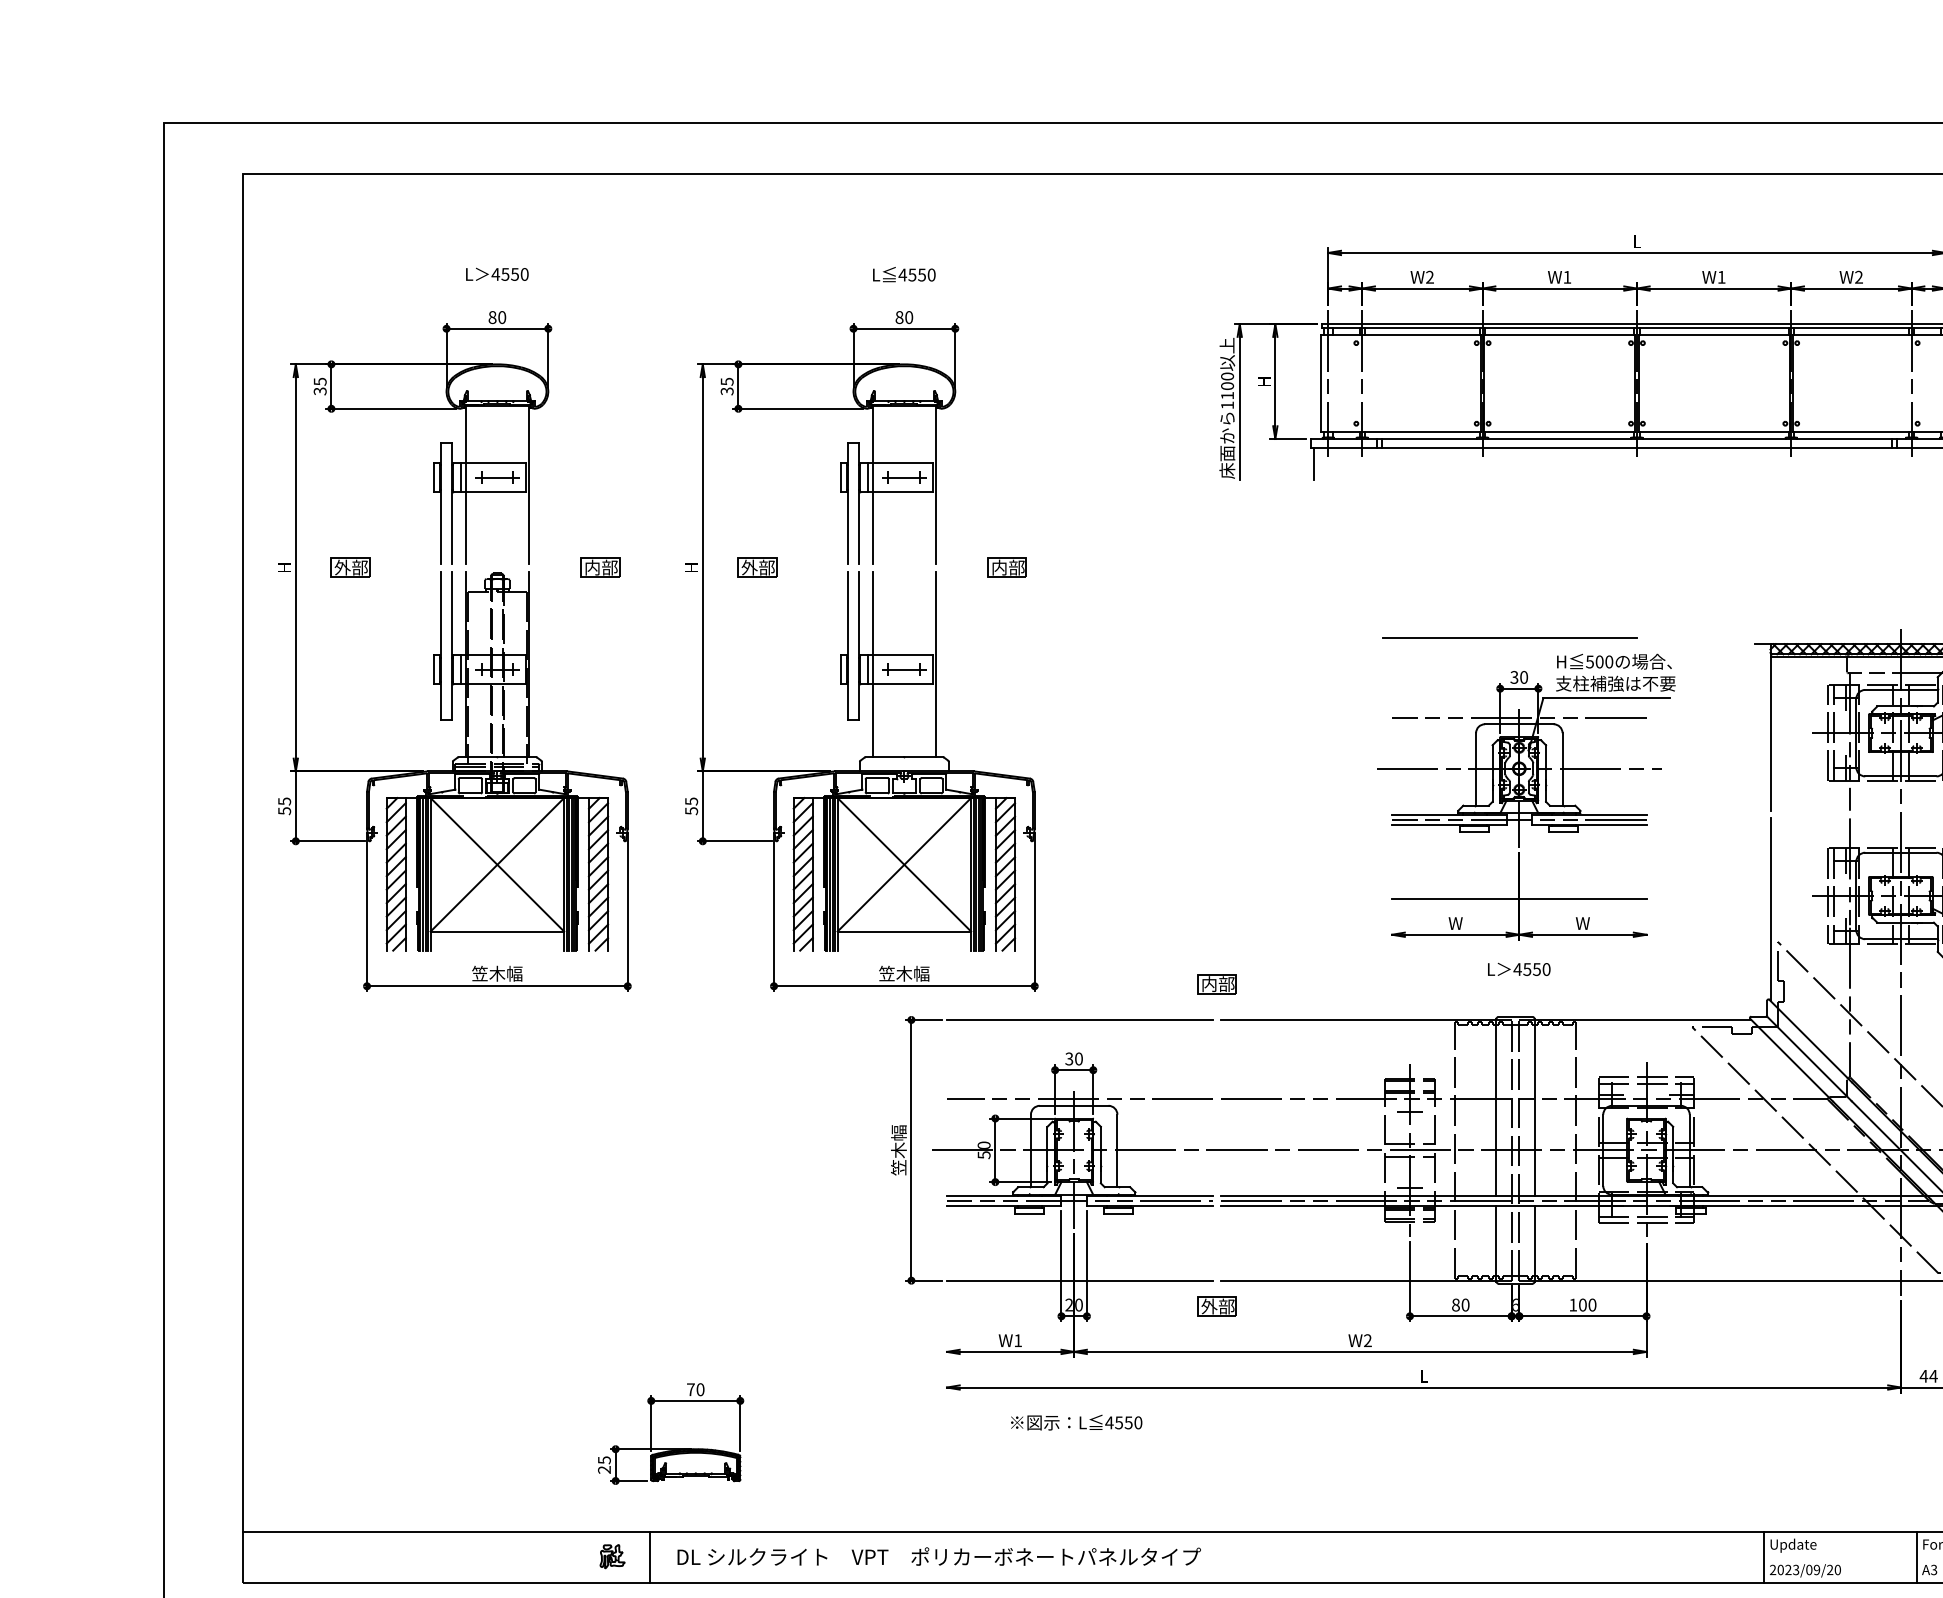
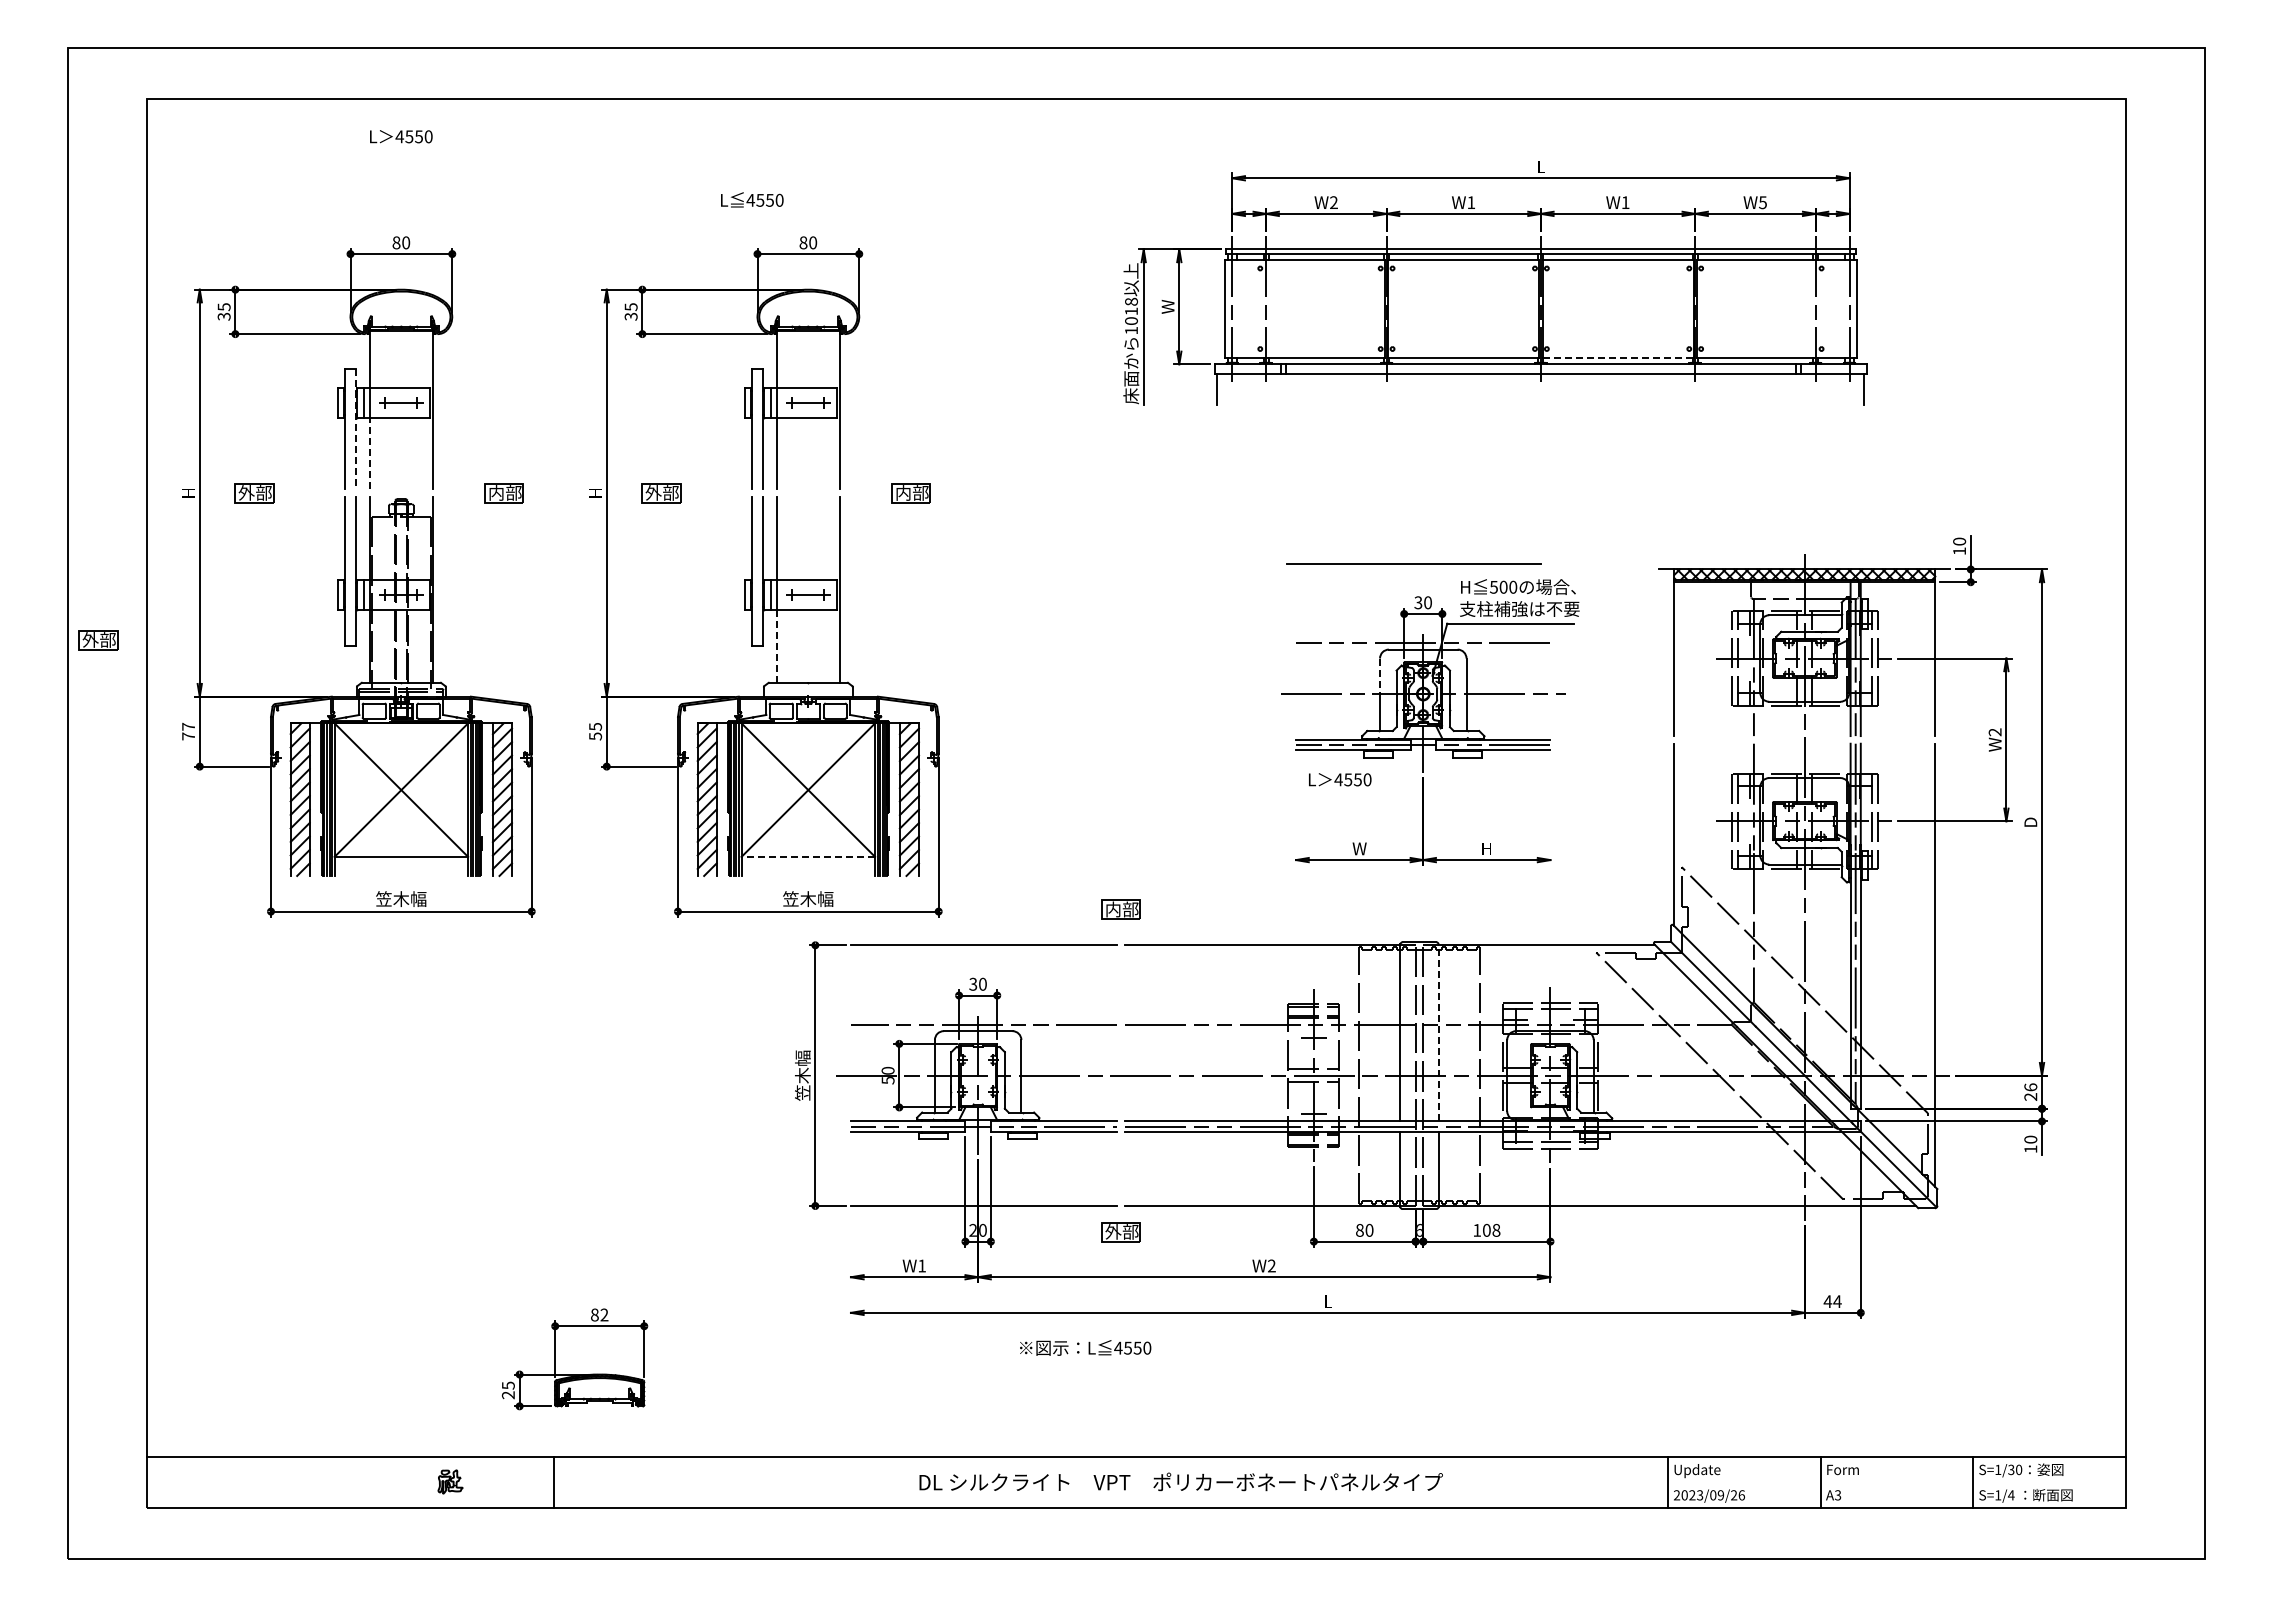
text: (497, 274) -> (401, 136), moved
text: (904, 274) -> (752, 199), moved
text: (1858, 277) -> (1762, 202), W2 -> W5
text: (1263, 381) -> (1167, 306), H -> W
text: (1227, 385) -> (1131, 310), 1100 -> 1018
line: (1714, 432) -> (1618, 357), solid -> dashed
line: (451, 504) -> (355, 429), solid -> dashed
line: (465, 528) -> (369, 453), solid -> dashed
part: (194, 715) -> (98, 640), added
line: (872, 721) -> (776, 646), solid -> dashed
line: (1476, 751) -> (1380, 676), solid -> dashed
text: (284, 806) -> (188, 731), 55 -> 77
line: (1519, 899) -> (1423, 824), removed
text: (1582, 923) -> (1486, 848), W -> H
line: (904, 931) -> (808, 856), solid -> dashed
text: (1519, 969) -> (1340, 779), moved
line: (1534, 1107) -> (1438, 1032), solid -> dashed
text: (1592, 1305) -> (1496, 1230), 100 -> 108
text: (695, 1389) -> (599, 1314), 70 -> 82
text: (1076, 1422) -> (1085, 1347), moved
part: (612, 1556) -> (450, 1481), moved
text: (938, 1556) -> (1180, 1481), moved
text: (1837, 1570) -> (1741, 1495), 2023/09/20 -> 2023/09/26

